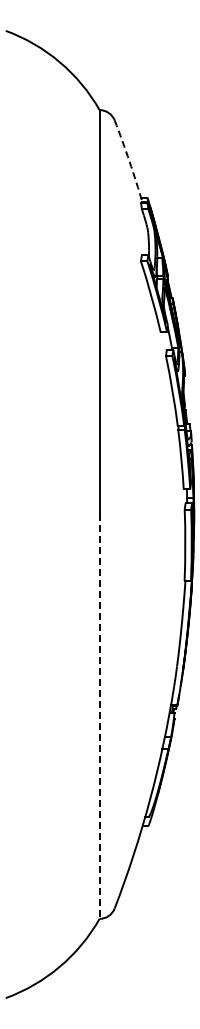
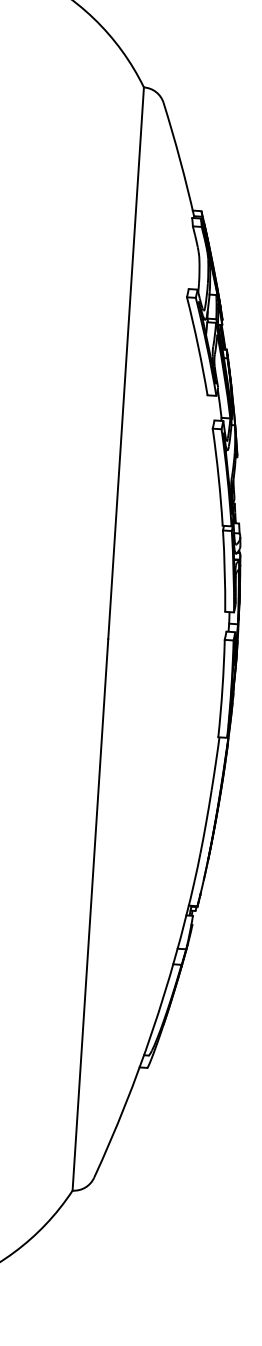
arc: (129, 161) -> (180, 160), dashed -> solid
line: (99, 717) -> (90, 915), dashed -> solid

